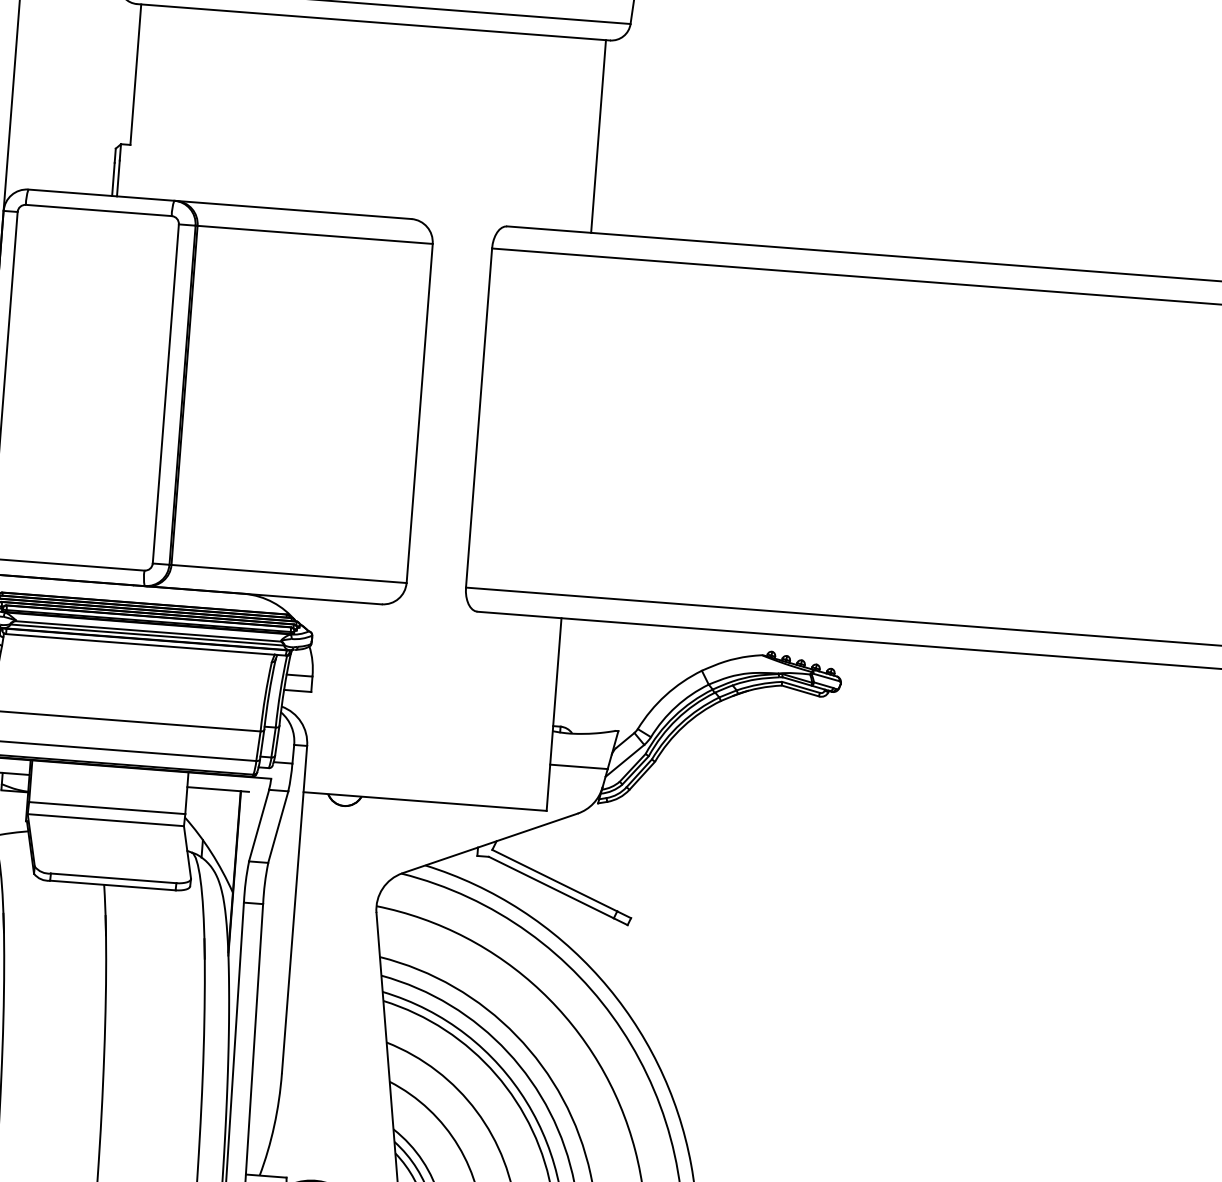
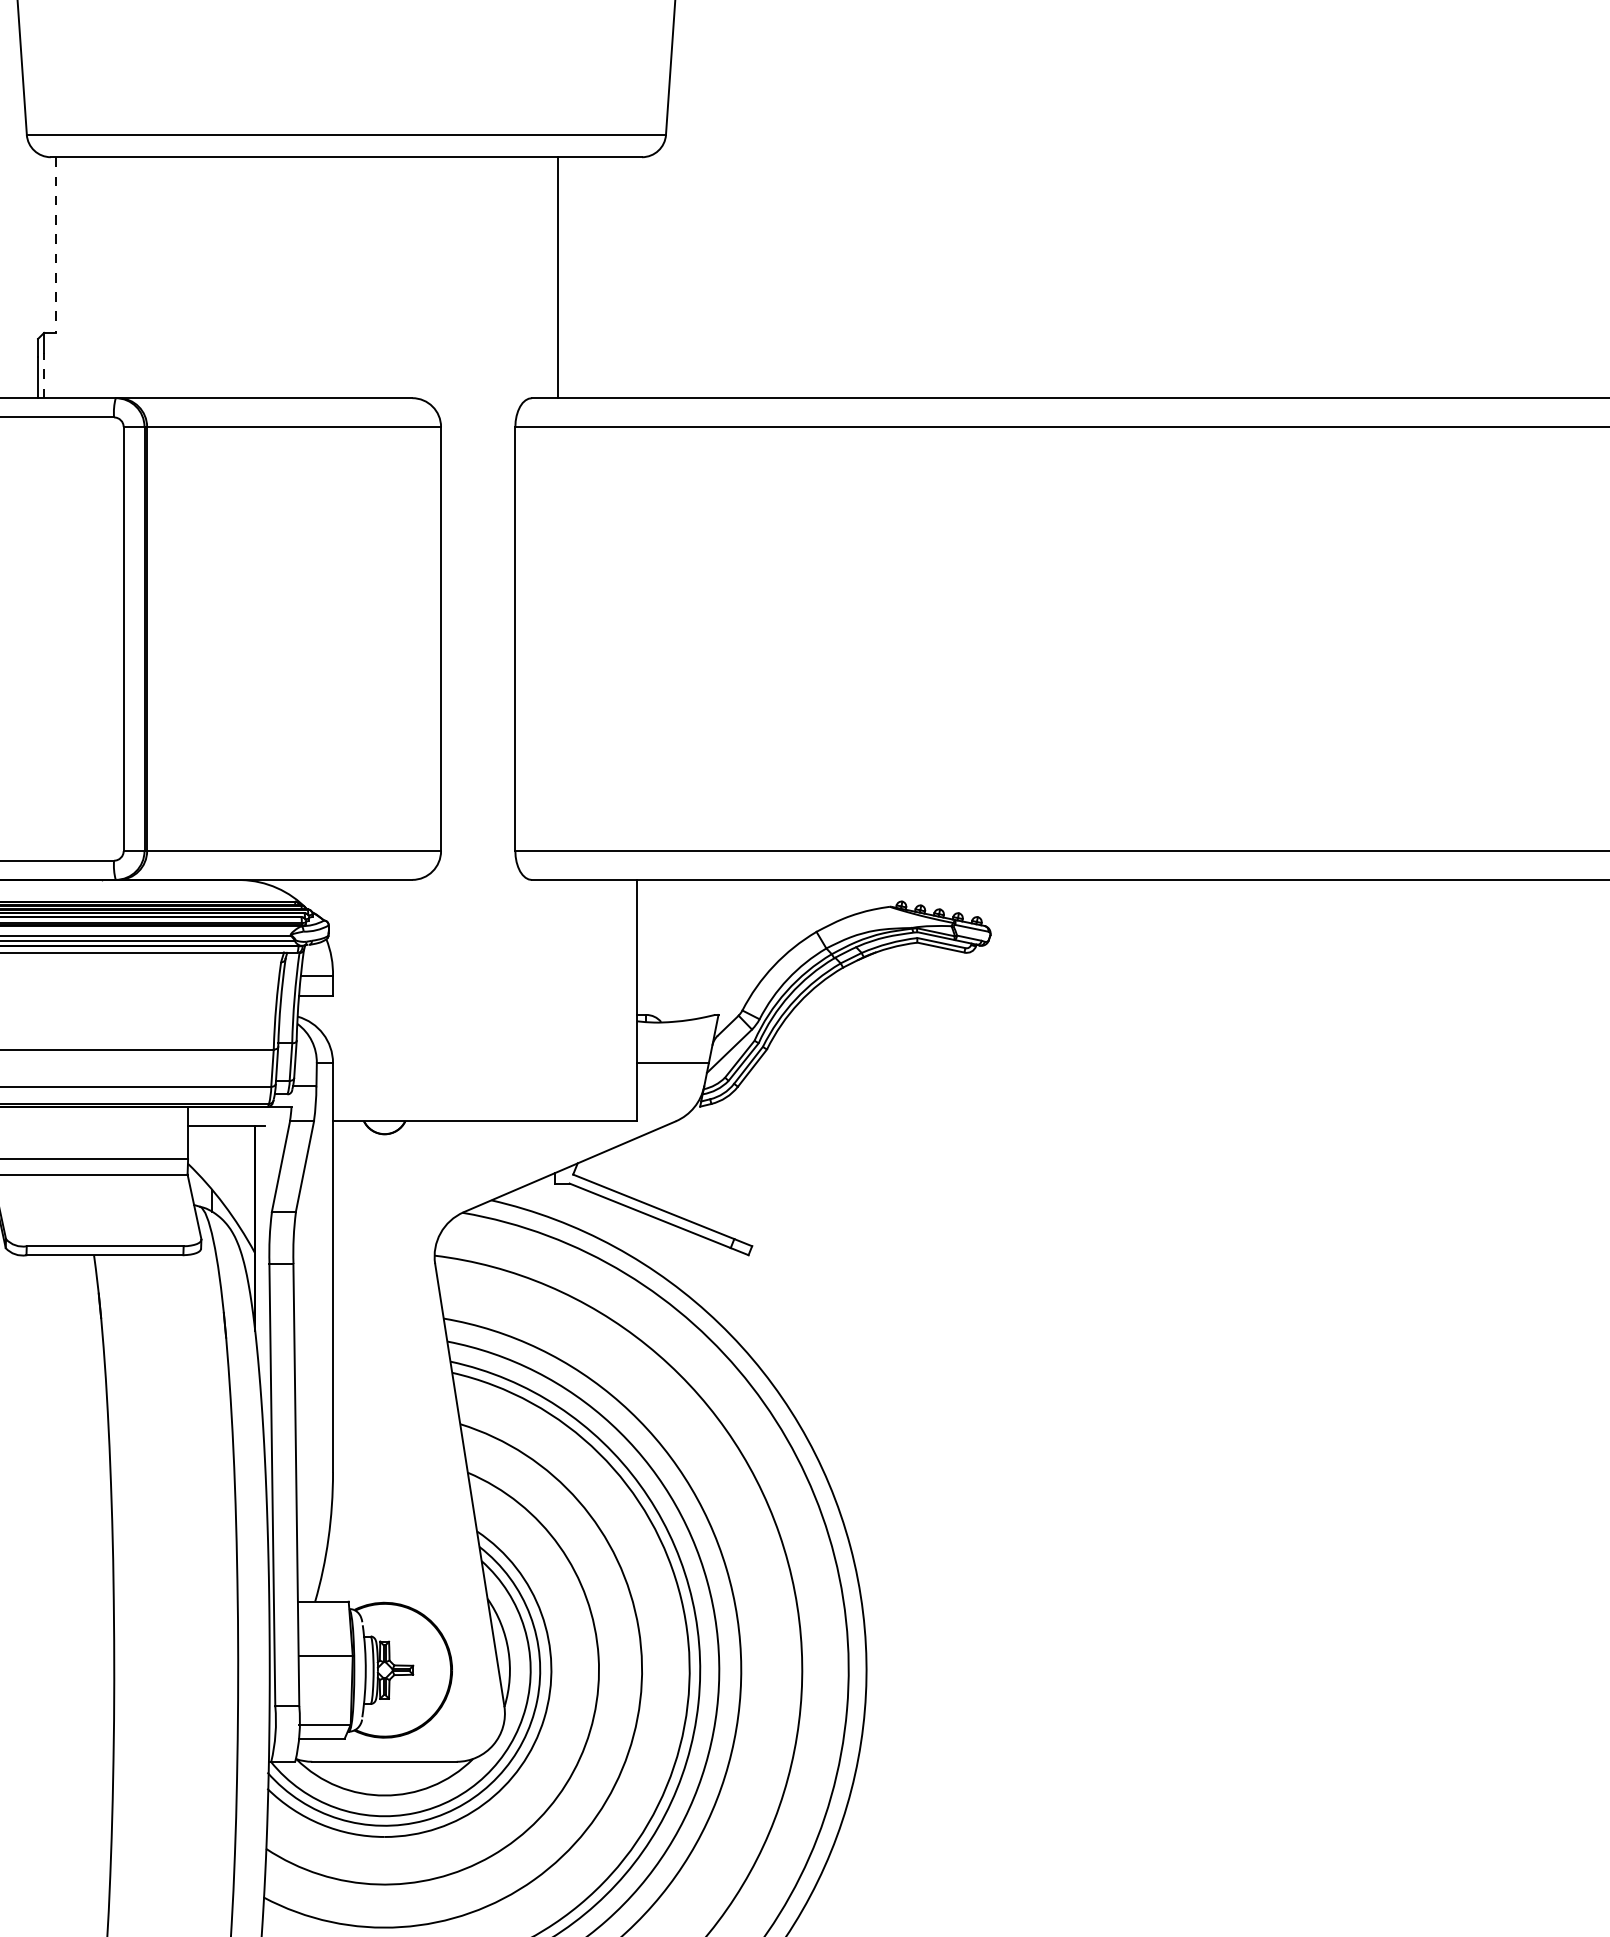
line: (135, 74) -> (55, 245), solid -> dashed
line: (598, 136) -> (557, 277), moved
line: (118, 178) -> (44, 375), solid -> dashed

